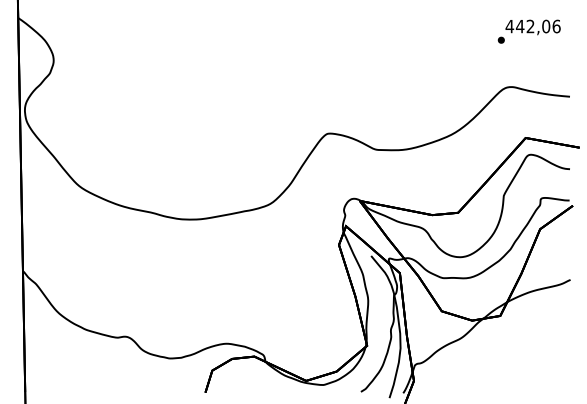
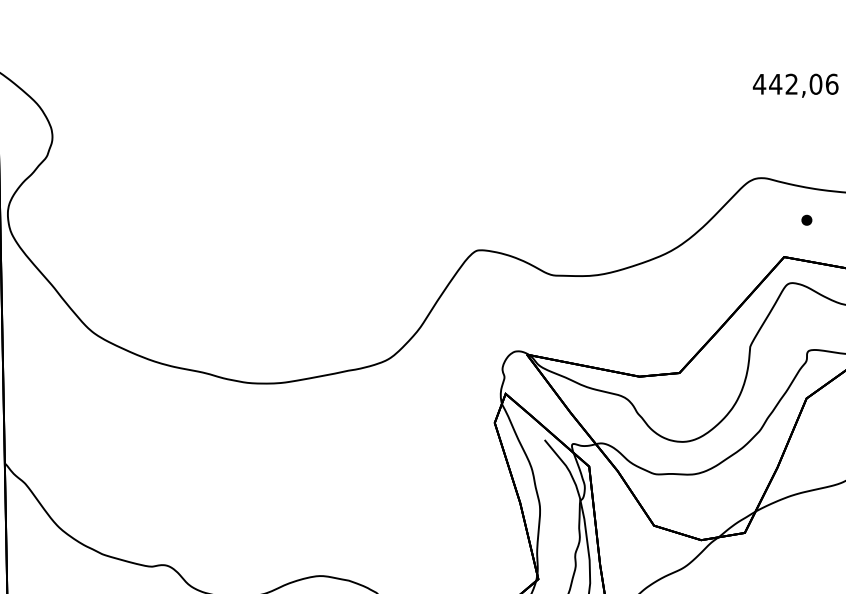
part: (500, 39) -> (805, 219), moved

